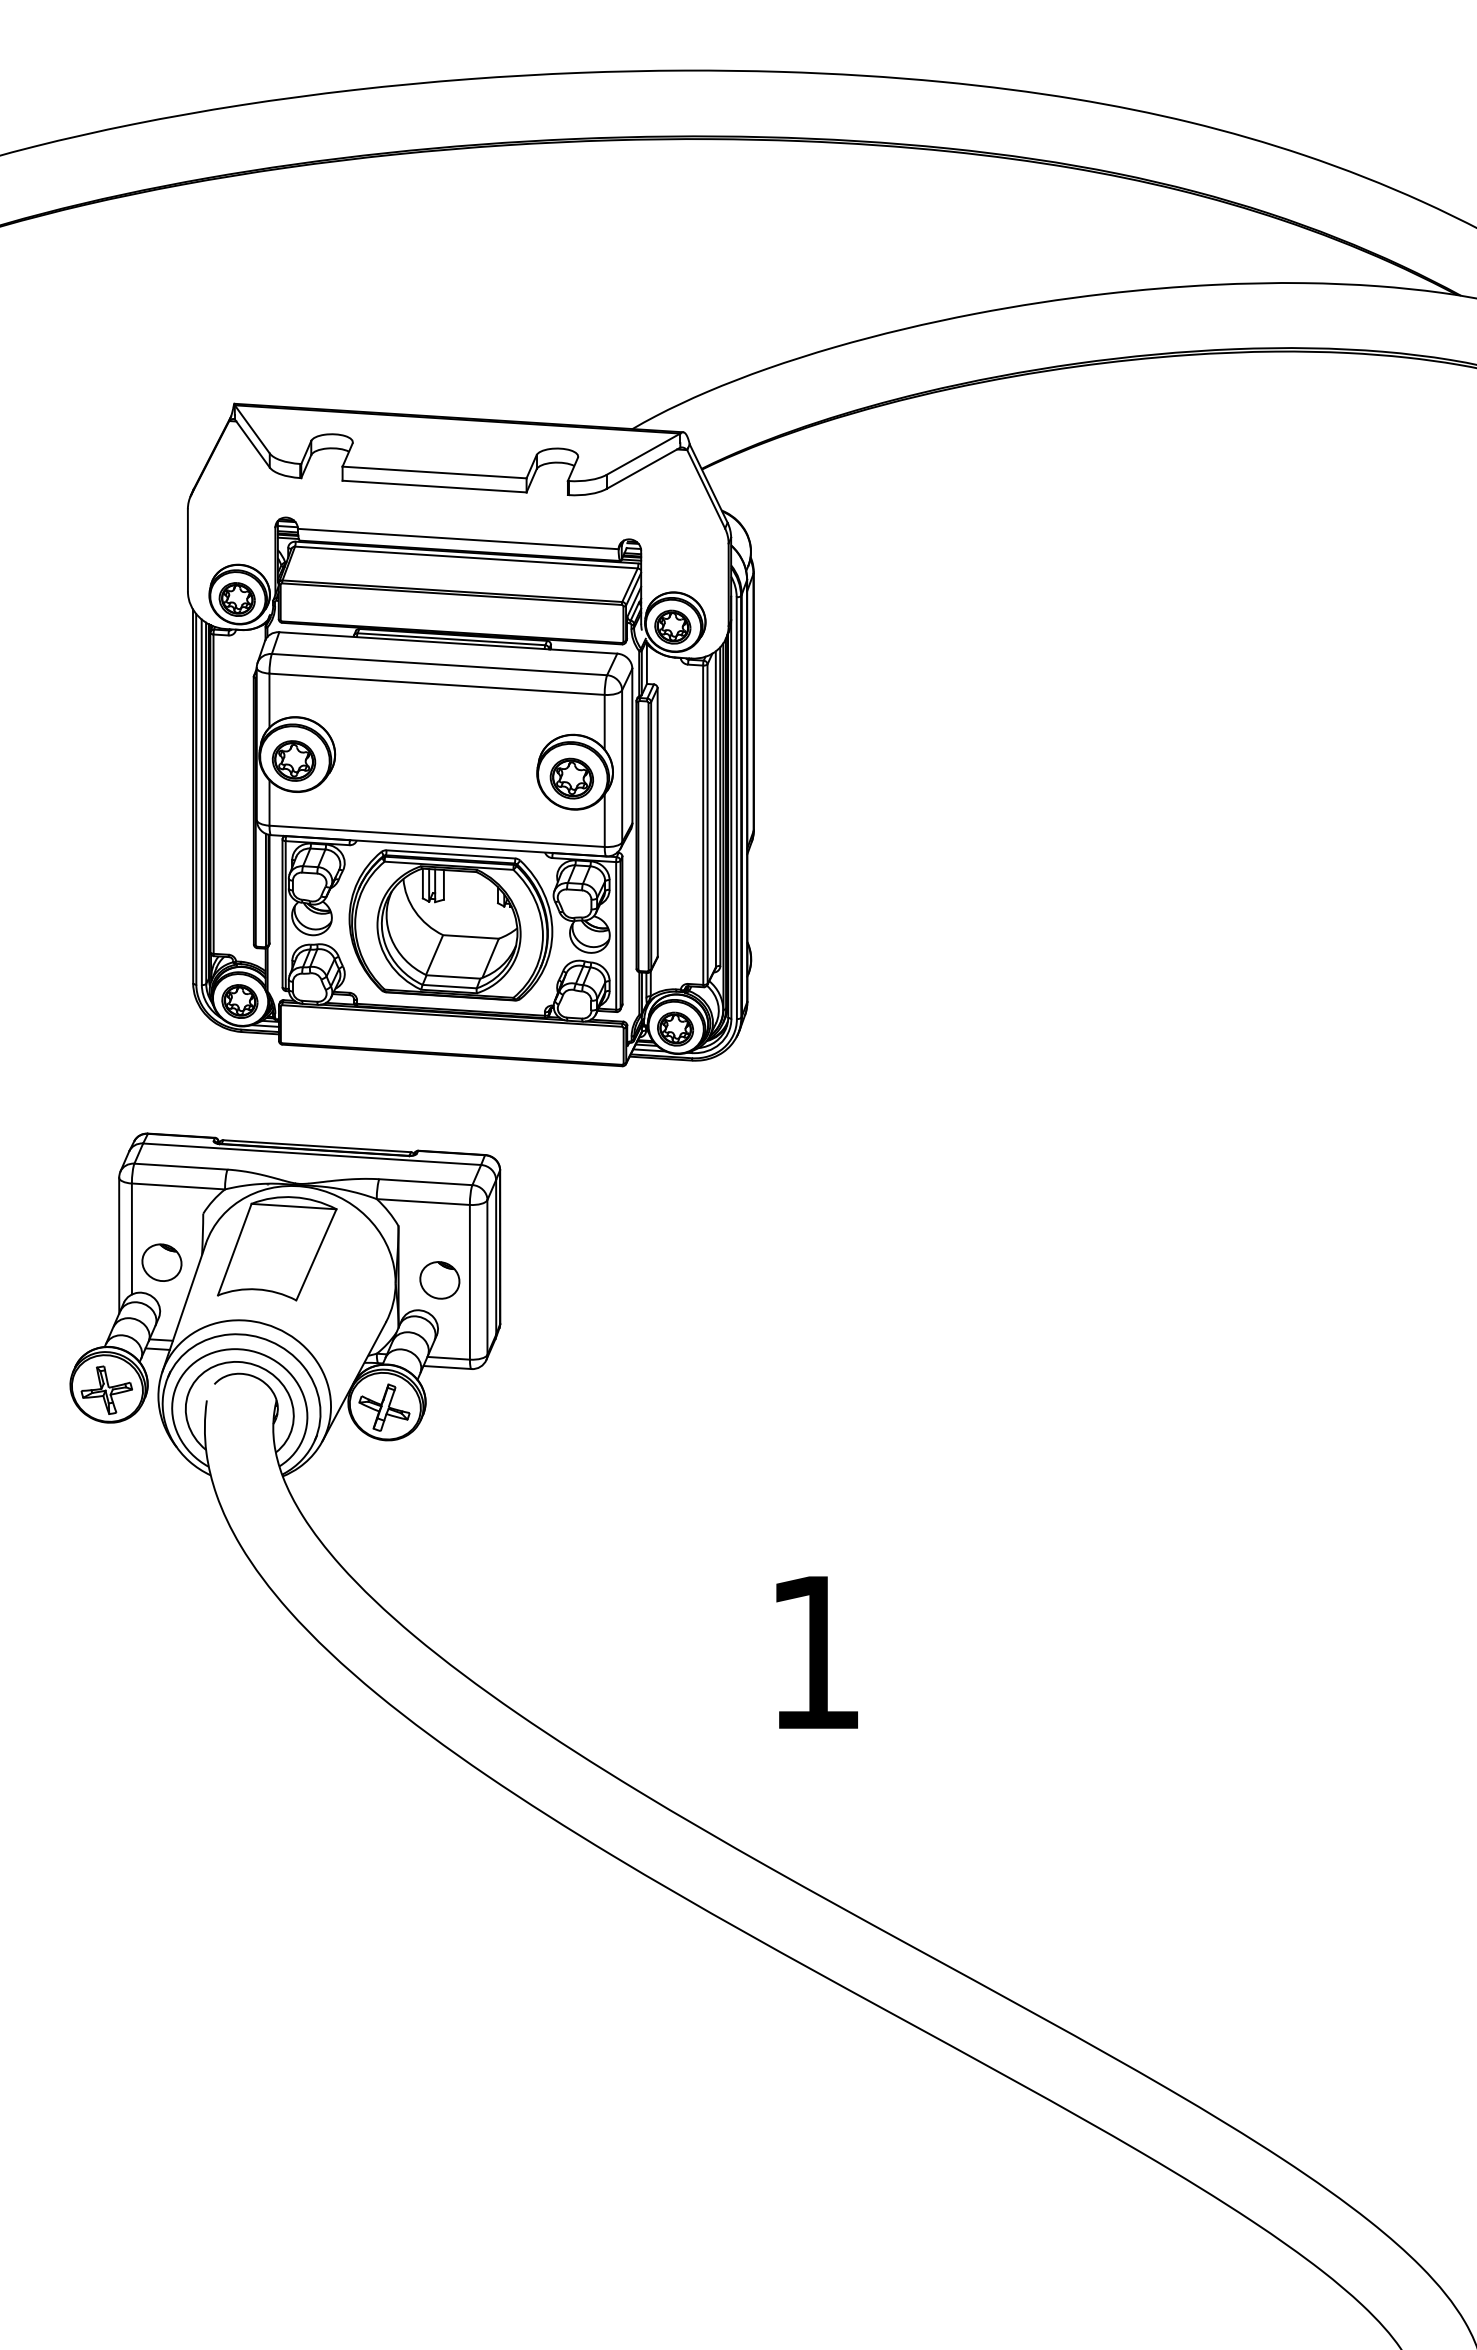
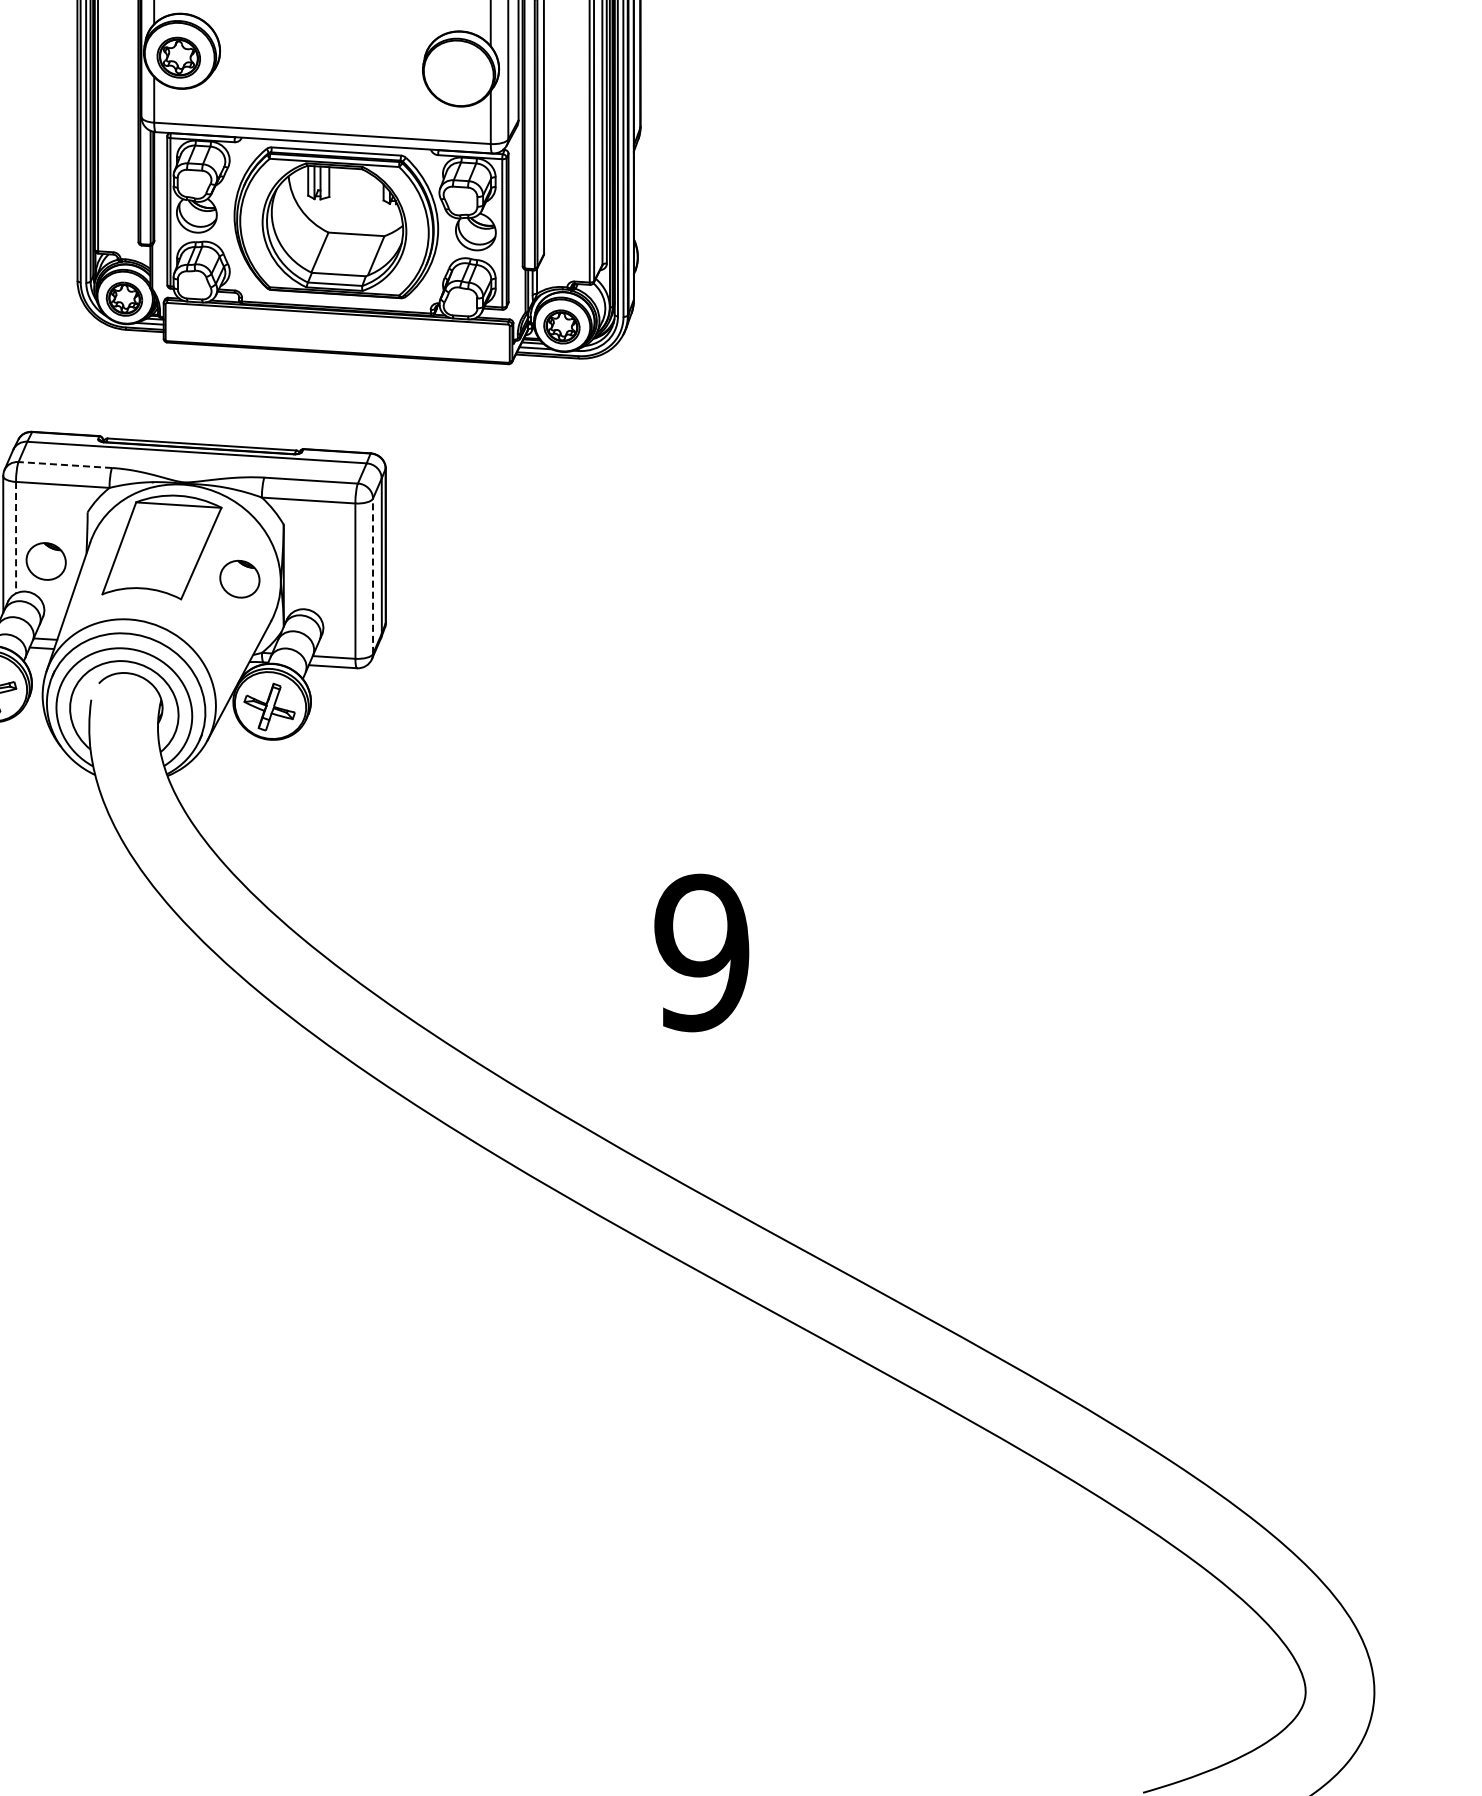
part: (571, 778) -> (457, 75), removed
line: (180, 1166) -> (64, 464), solid -> dashed
line: (131, 1239) -> (15, 538), solid -> dashed
line: (487, 1276) -> (373, 575), solid -> dashed
part: (439, 1280) -> (239, 579), moved
text: (814, 1652) -> (701, 952), 1 -> 9

